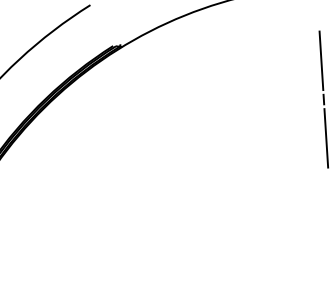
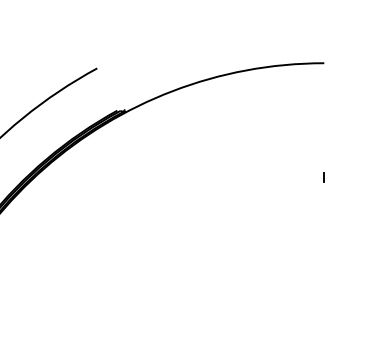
line: (321, 60) -> (324, 138), removed
line: (326, 137) -> (324, 215), removed

